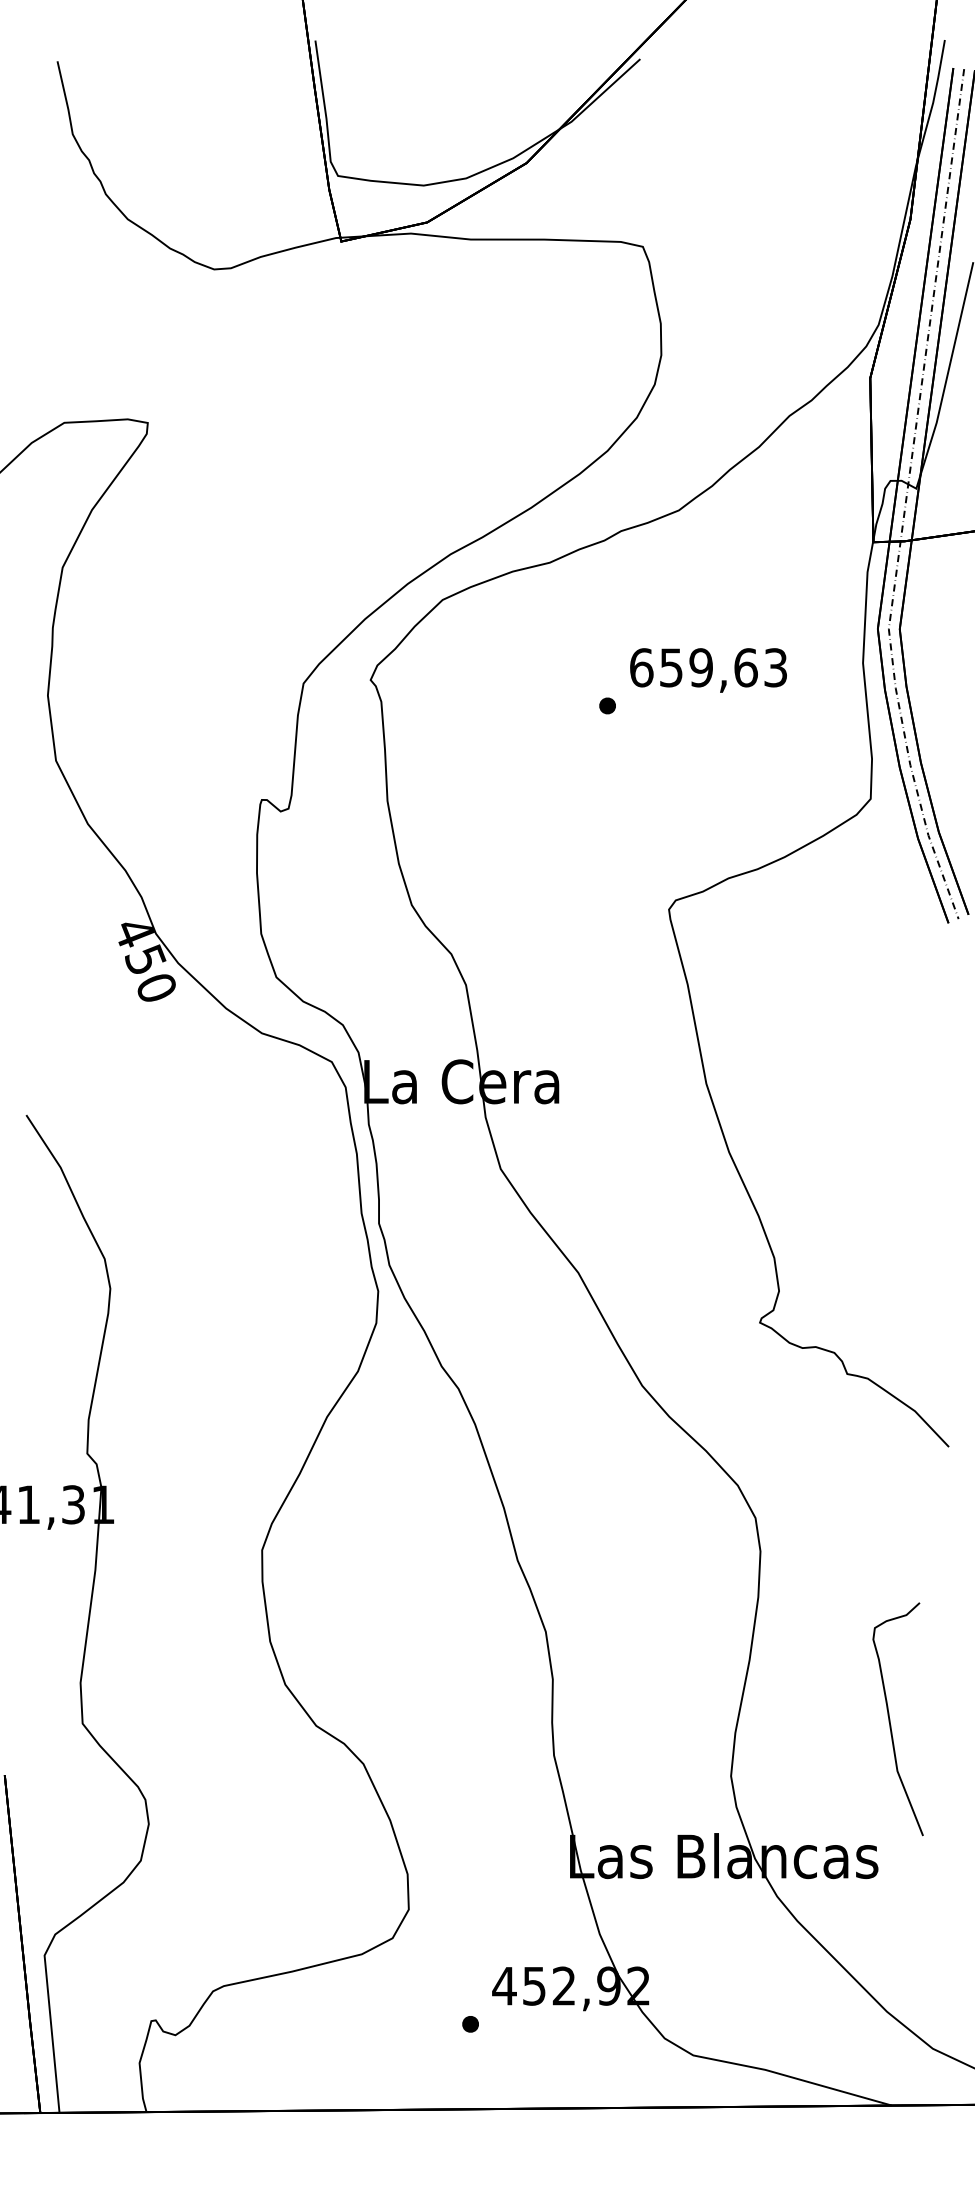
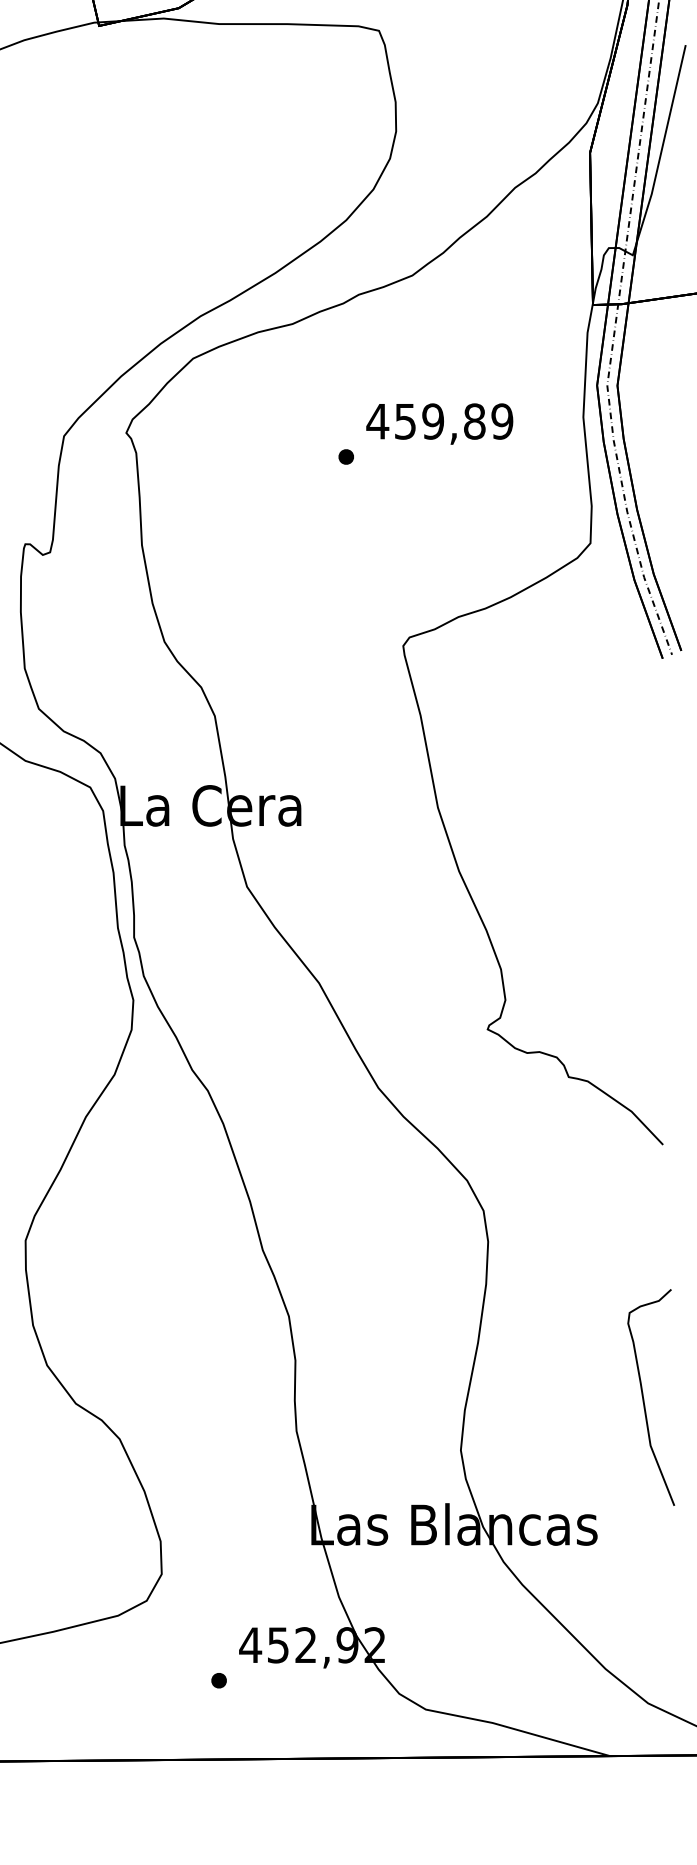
text: (708, 667) -> (439, 421), 659,63 -> 459,89
curve: (890, 1719) -> (644, 1397), moved

